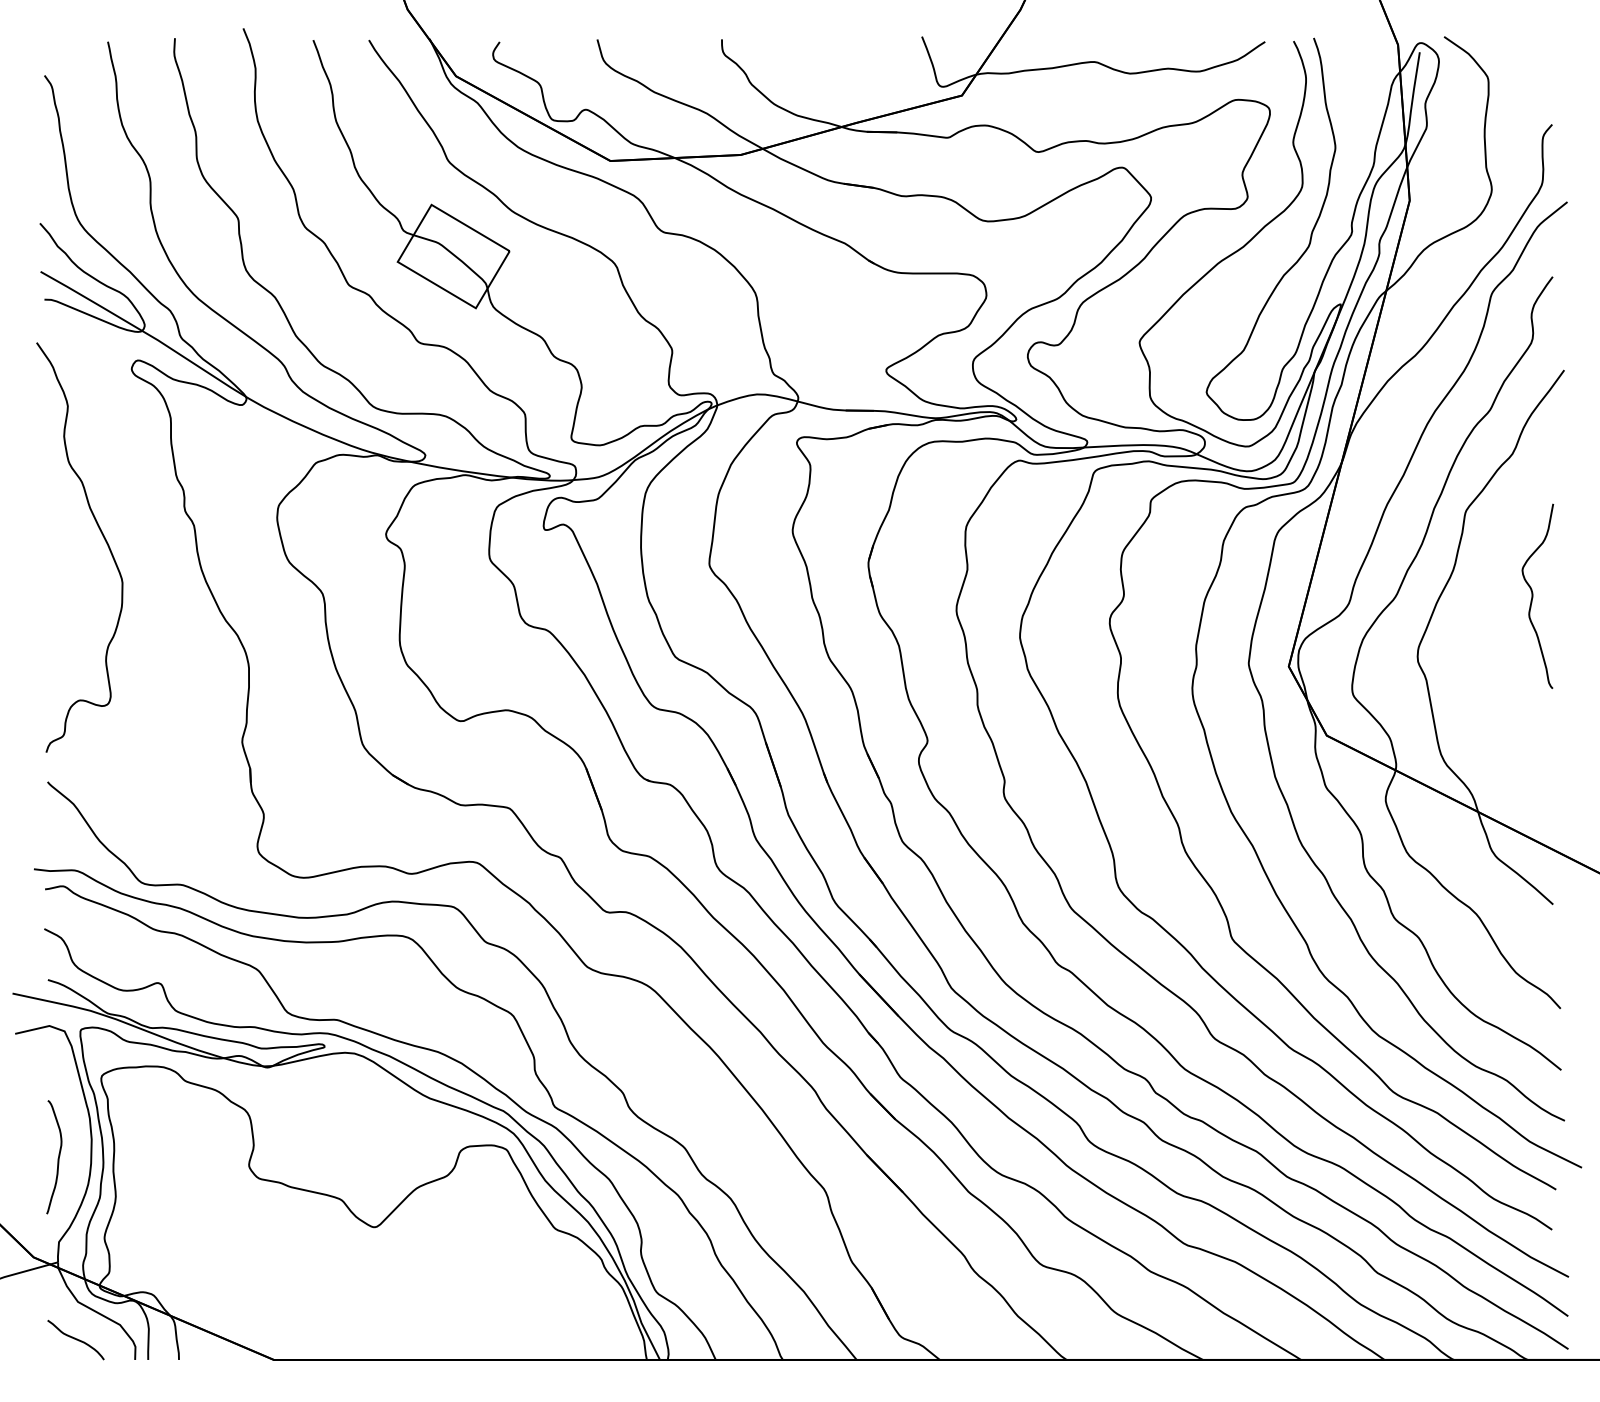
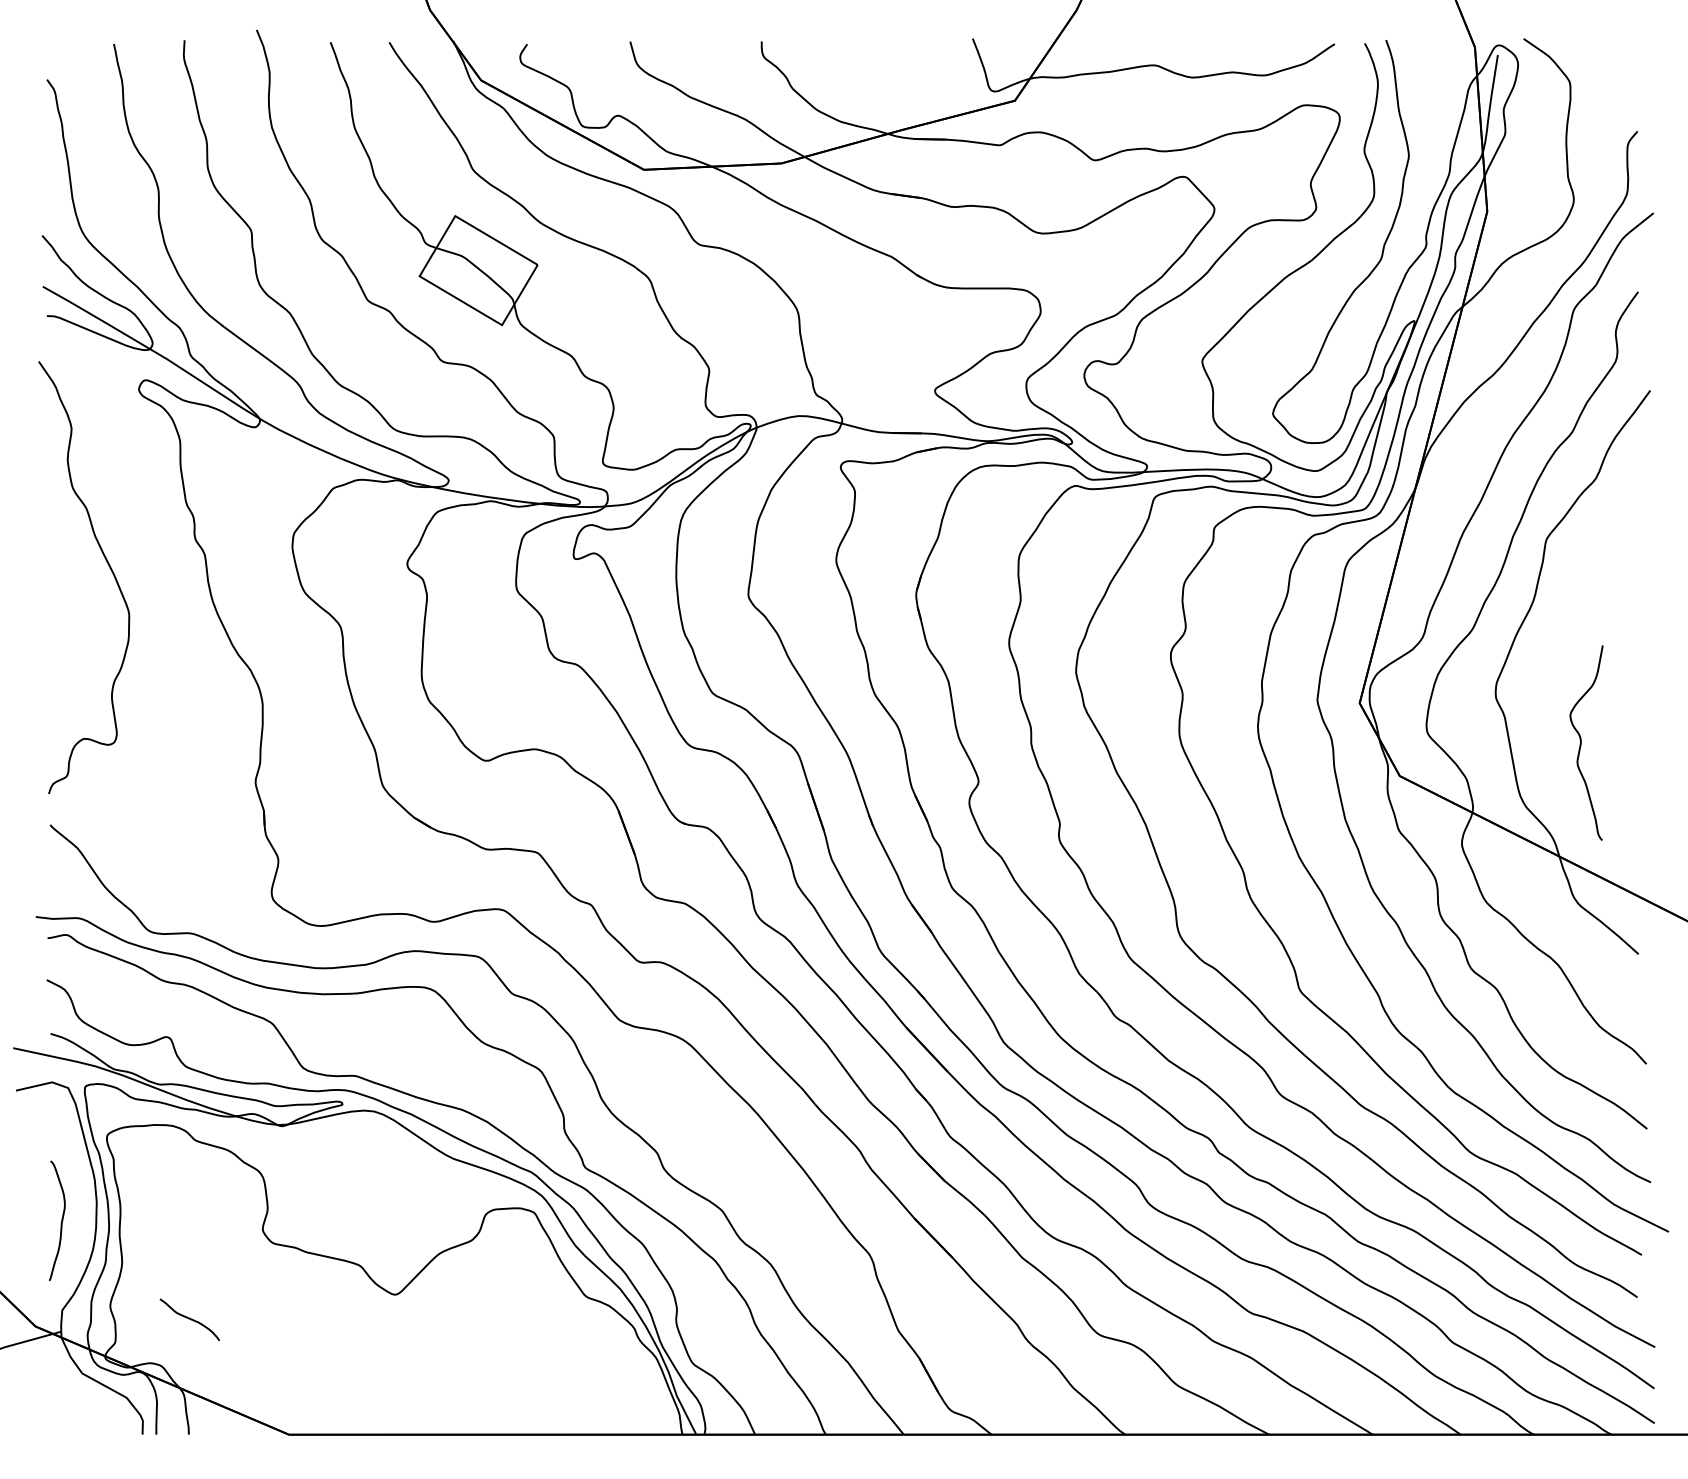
curve: (1533, 595) -> (1581, 742), moved
curve: (75, 1339) -> (189, 1319), moved

